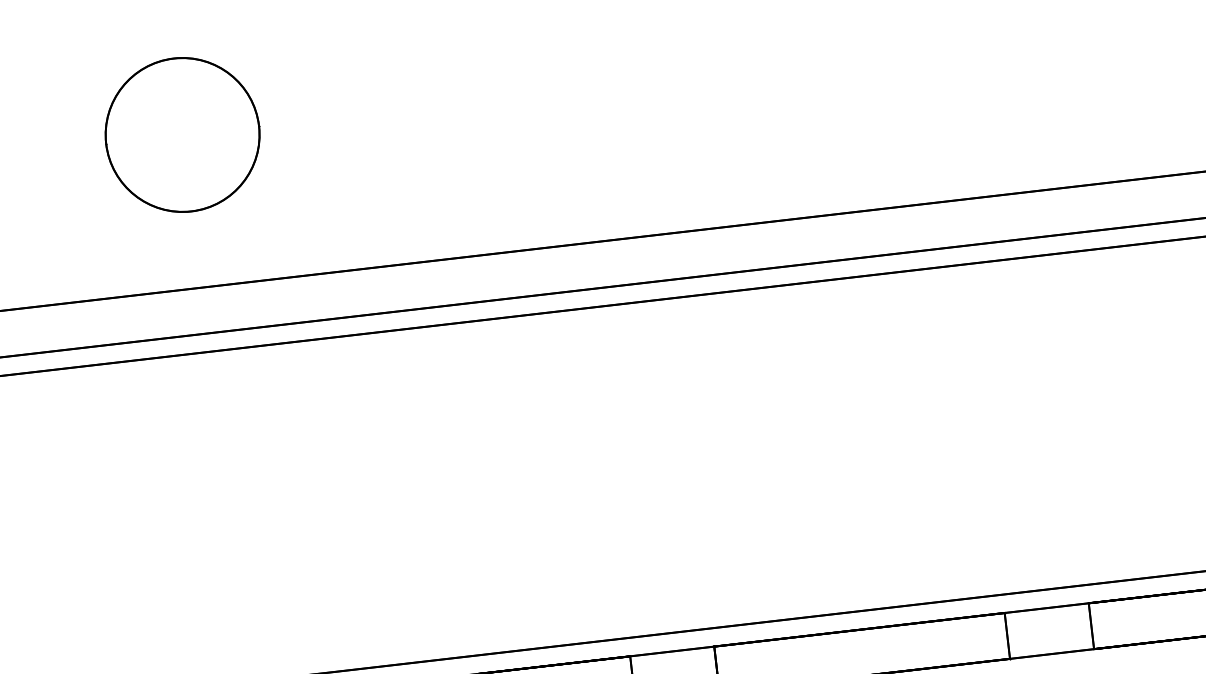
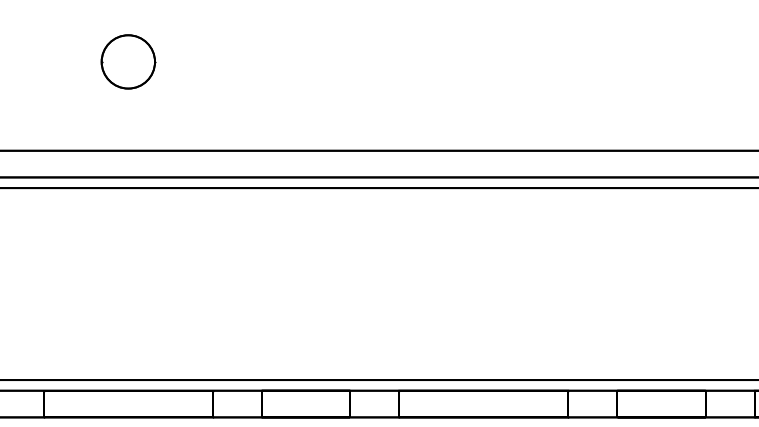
part: (182, 134) -> (128, 61), size x0.6

